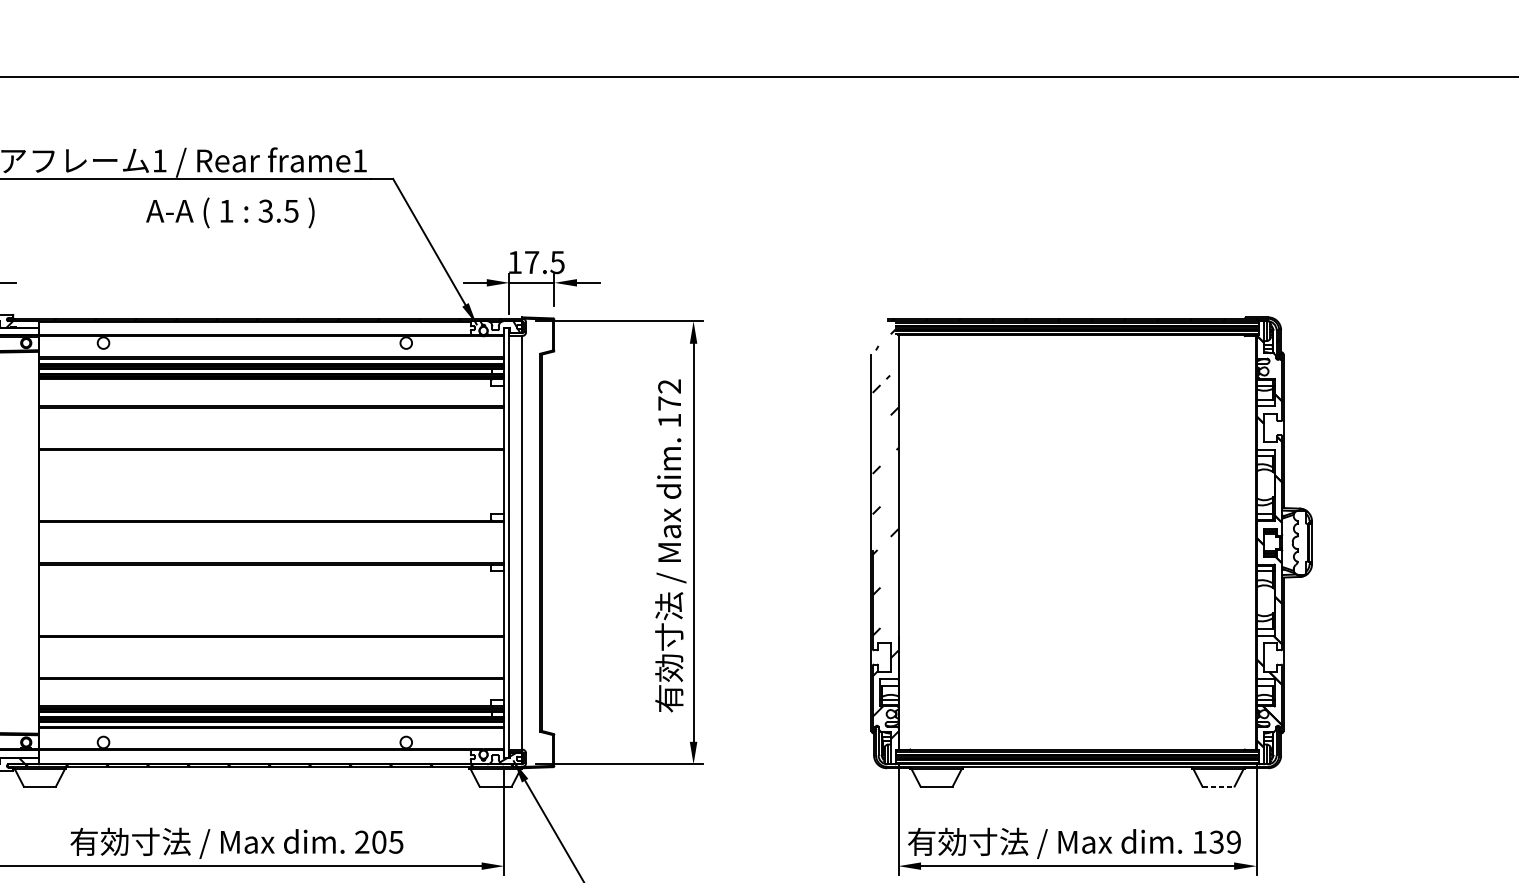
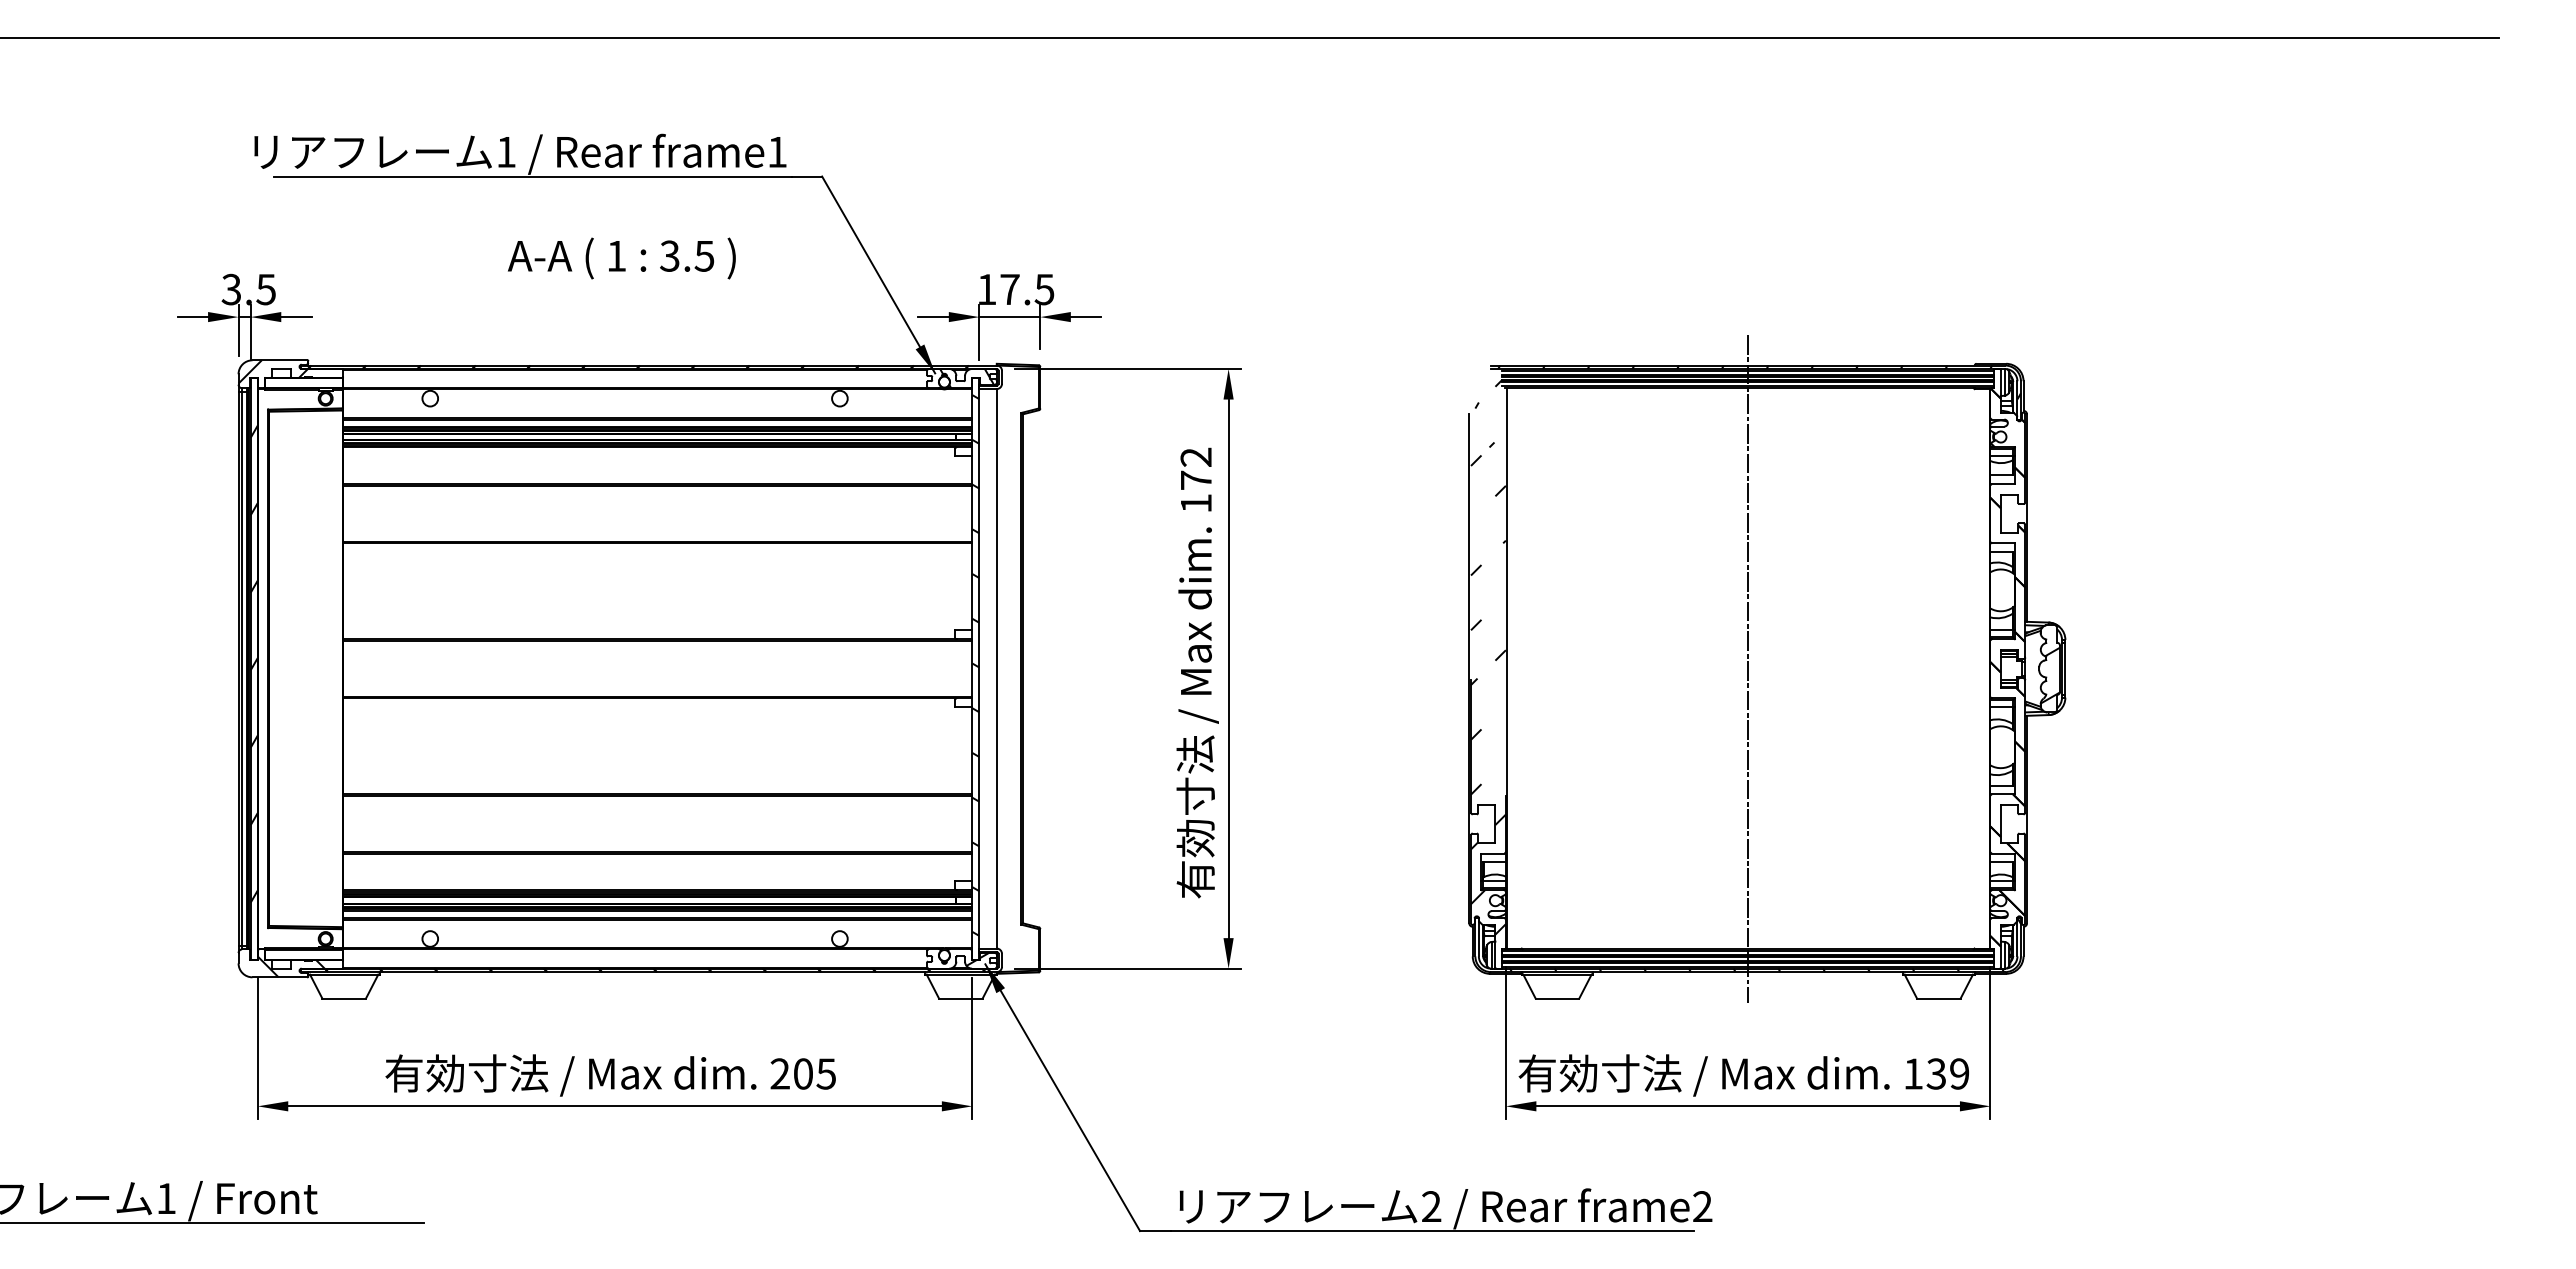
text: (230, 212) -> (621, 258), moved
hatch: (506, 540) -> (975, 665), added
line: (1077, 542) -> (1748, 668), added
hatch: (1301, 547) -> (2050, 675), added
hatch: (1089, 747) -> (1764, 945), added
line: (1218, 786) -> (1938, 998), dashed -> solid

